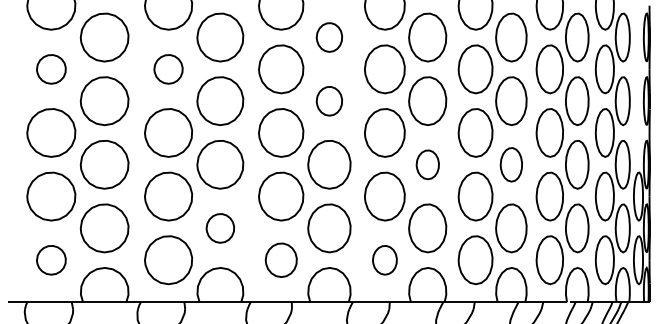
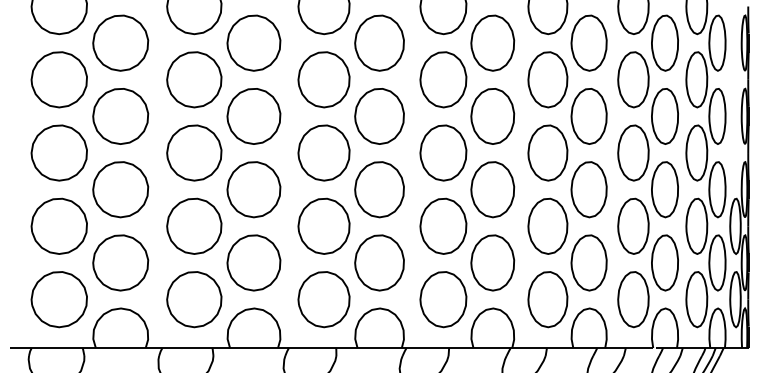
part: (329, 37) -> (379, 43), size x1.67
part: (51, 69) -> (59, 79), size x1.67
part: (168, 69) -> (194, 79), size x1.67
part: (329, 101) -> (379, 116), size x1.67
part: (427, 164) -> (492, 189), size x1.67
part: (511, 164) -> (589, 189), size x1.43
part: (220, 228) -> (254, 263), size x1.67
part: (51, 260) -> (59, 299), size x1.67
part: (281, 260) -> (324, 299), size x1.43
part: (384, 260) -> (443, 299), size x1.67

